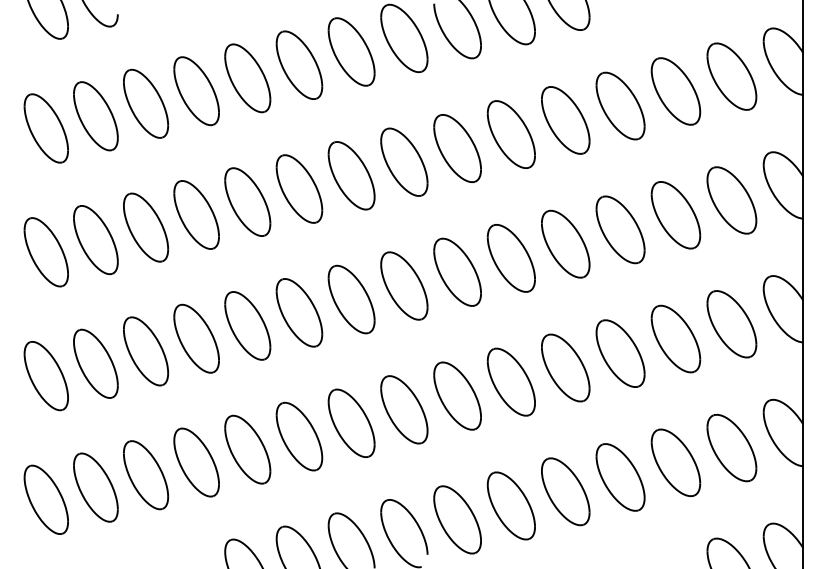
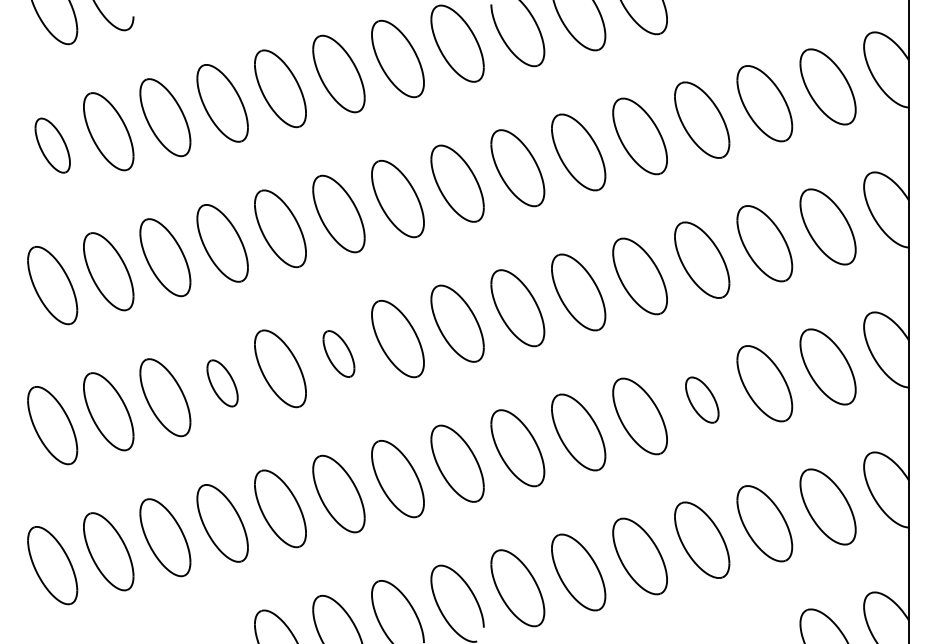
part: (46, 128) -> (52, 145), size x0.7
part: (299, 312) -> (338, 353), size x0.6
part: (196, 338) -> (222, 383), size x0.6
part: (620, 353) -> (702, 399), size x0.6

